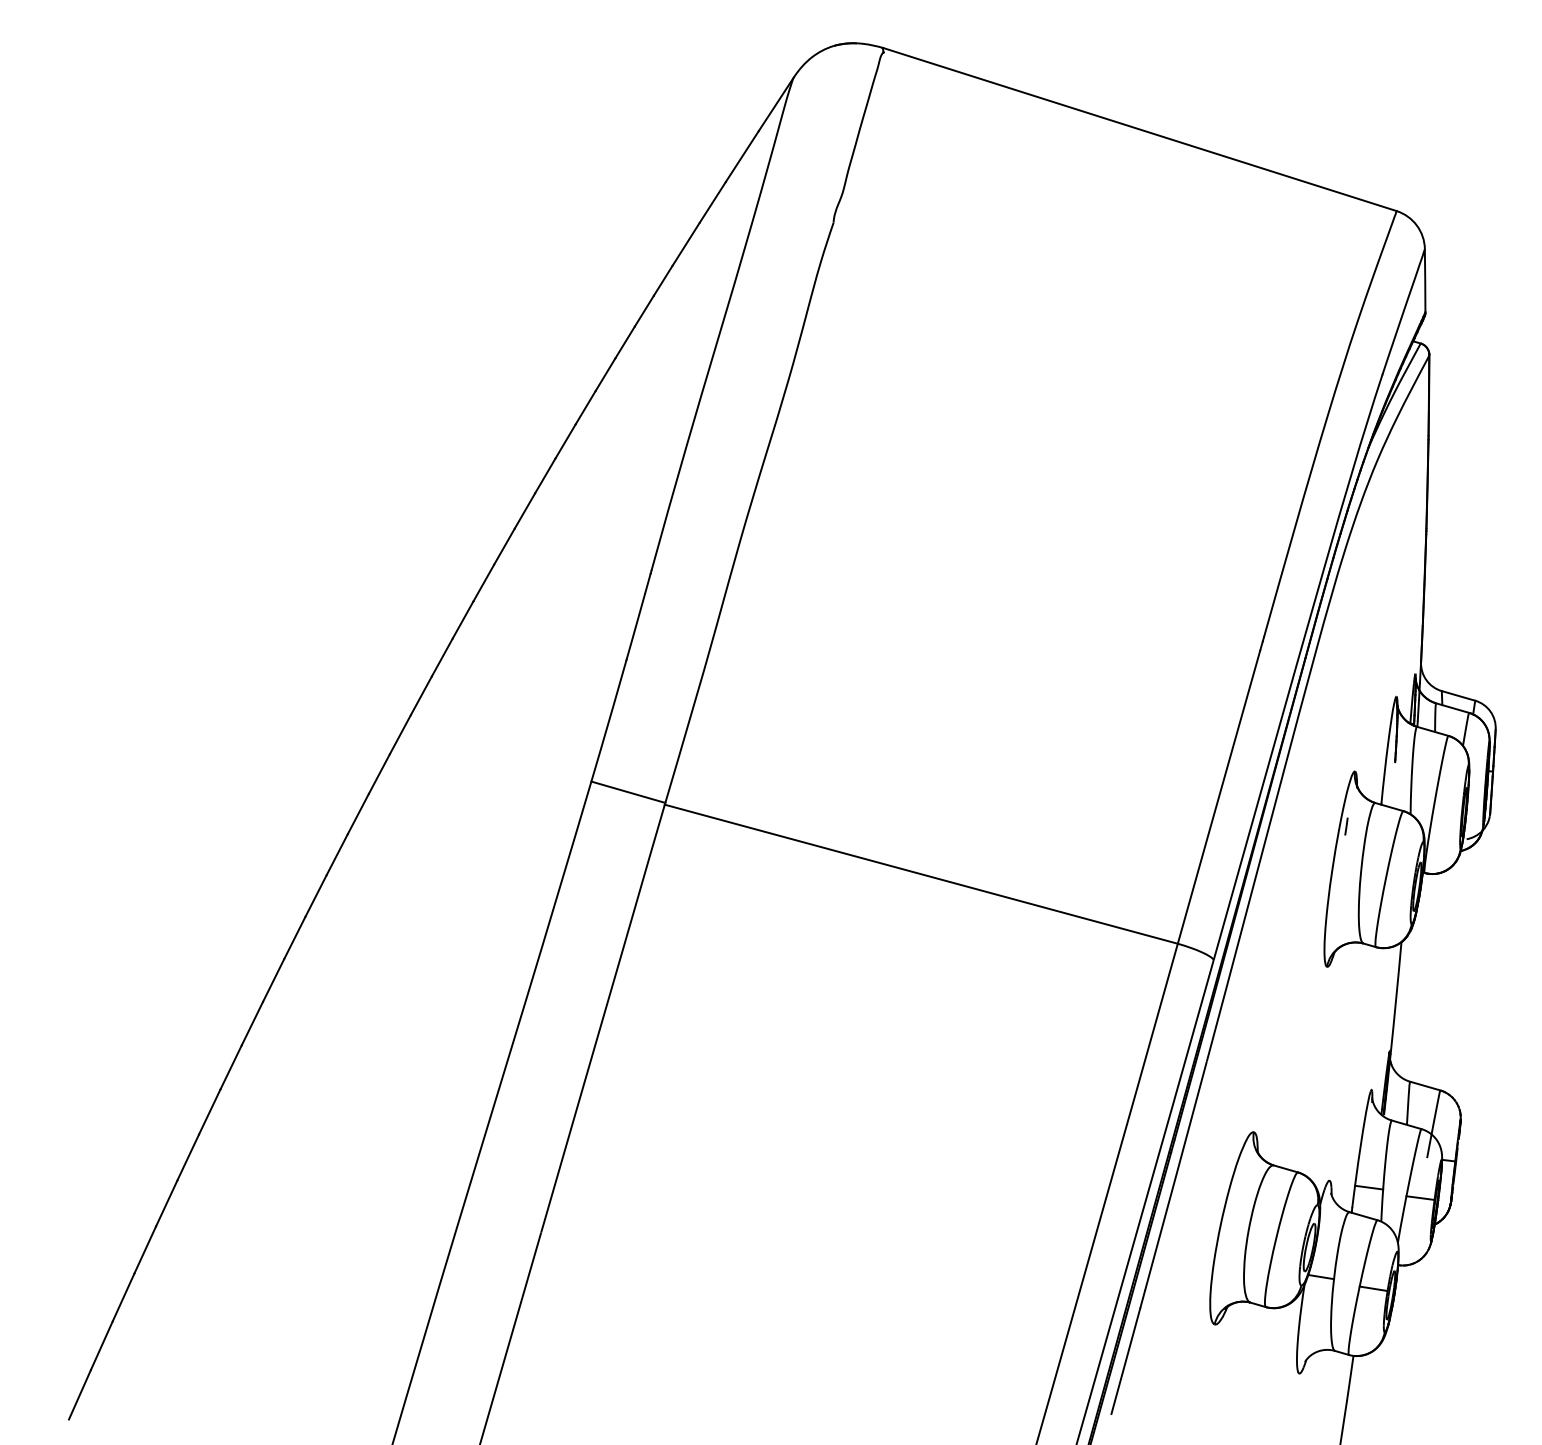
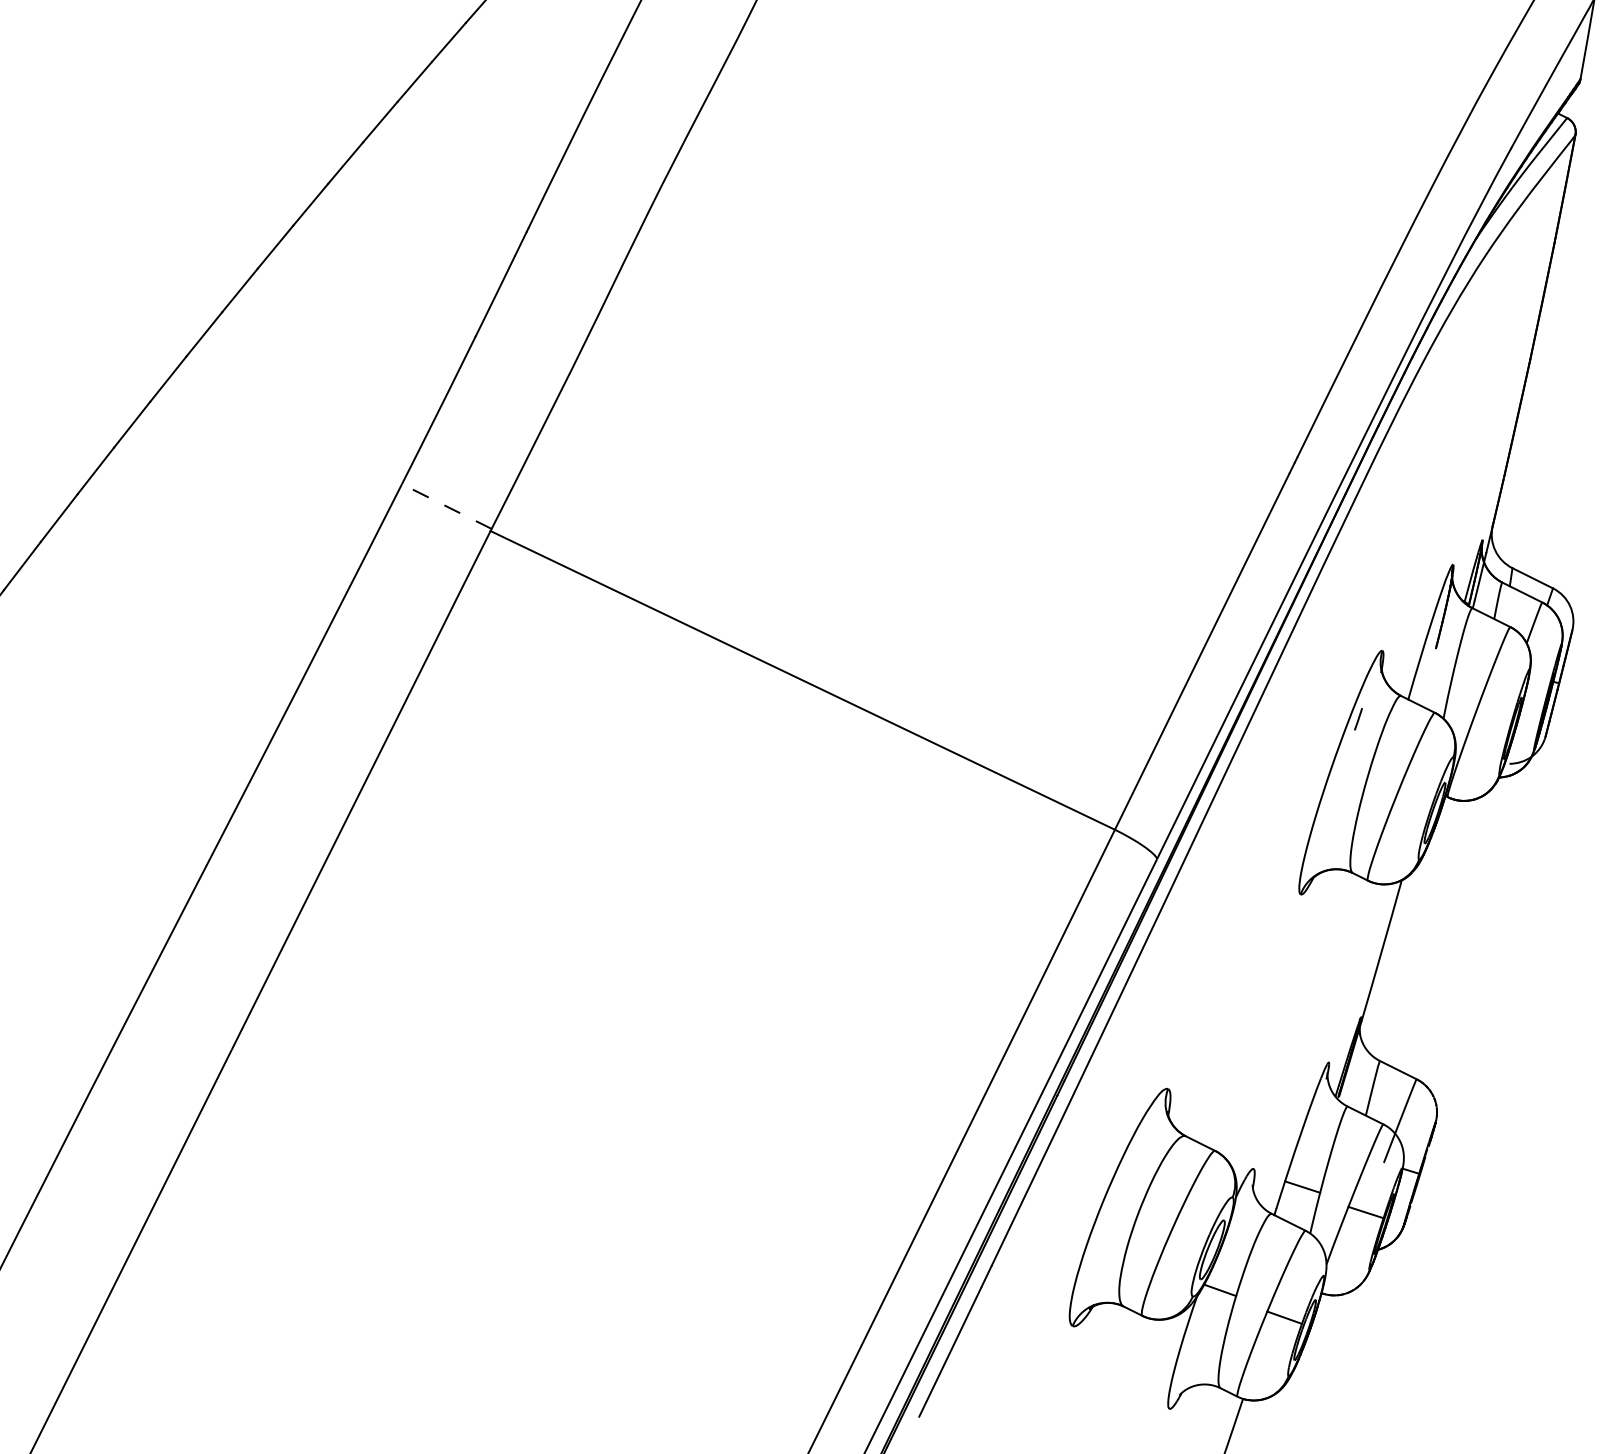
line: (627, 792) -> (445, 506), solid -> dashed

